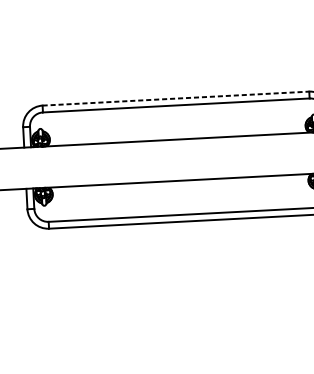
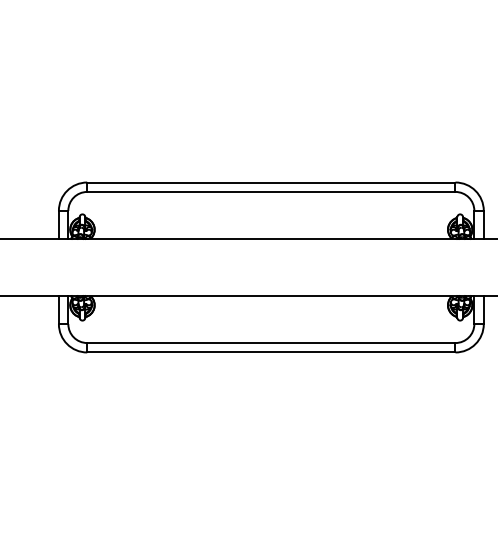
line: (176, 98) -> (271, 182), dashed -> solid

